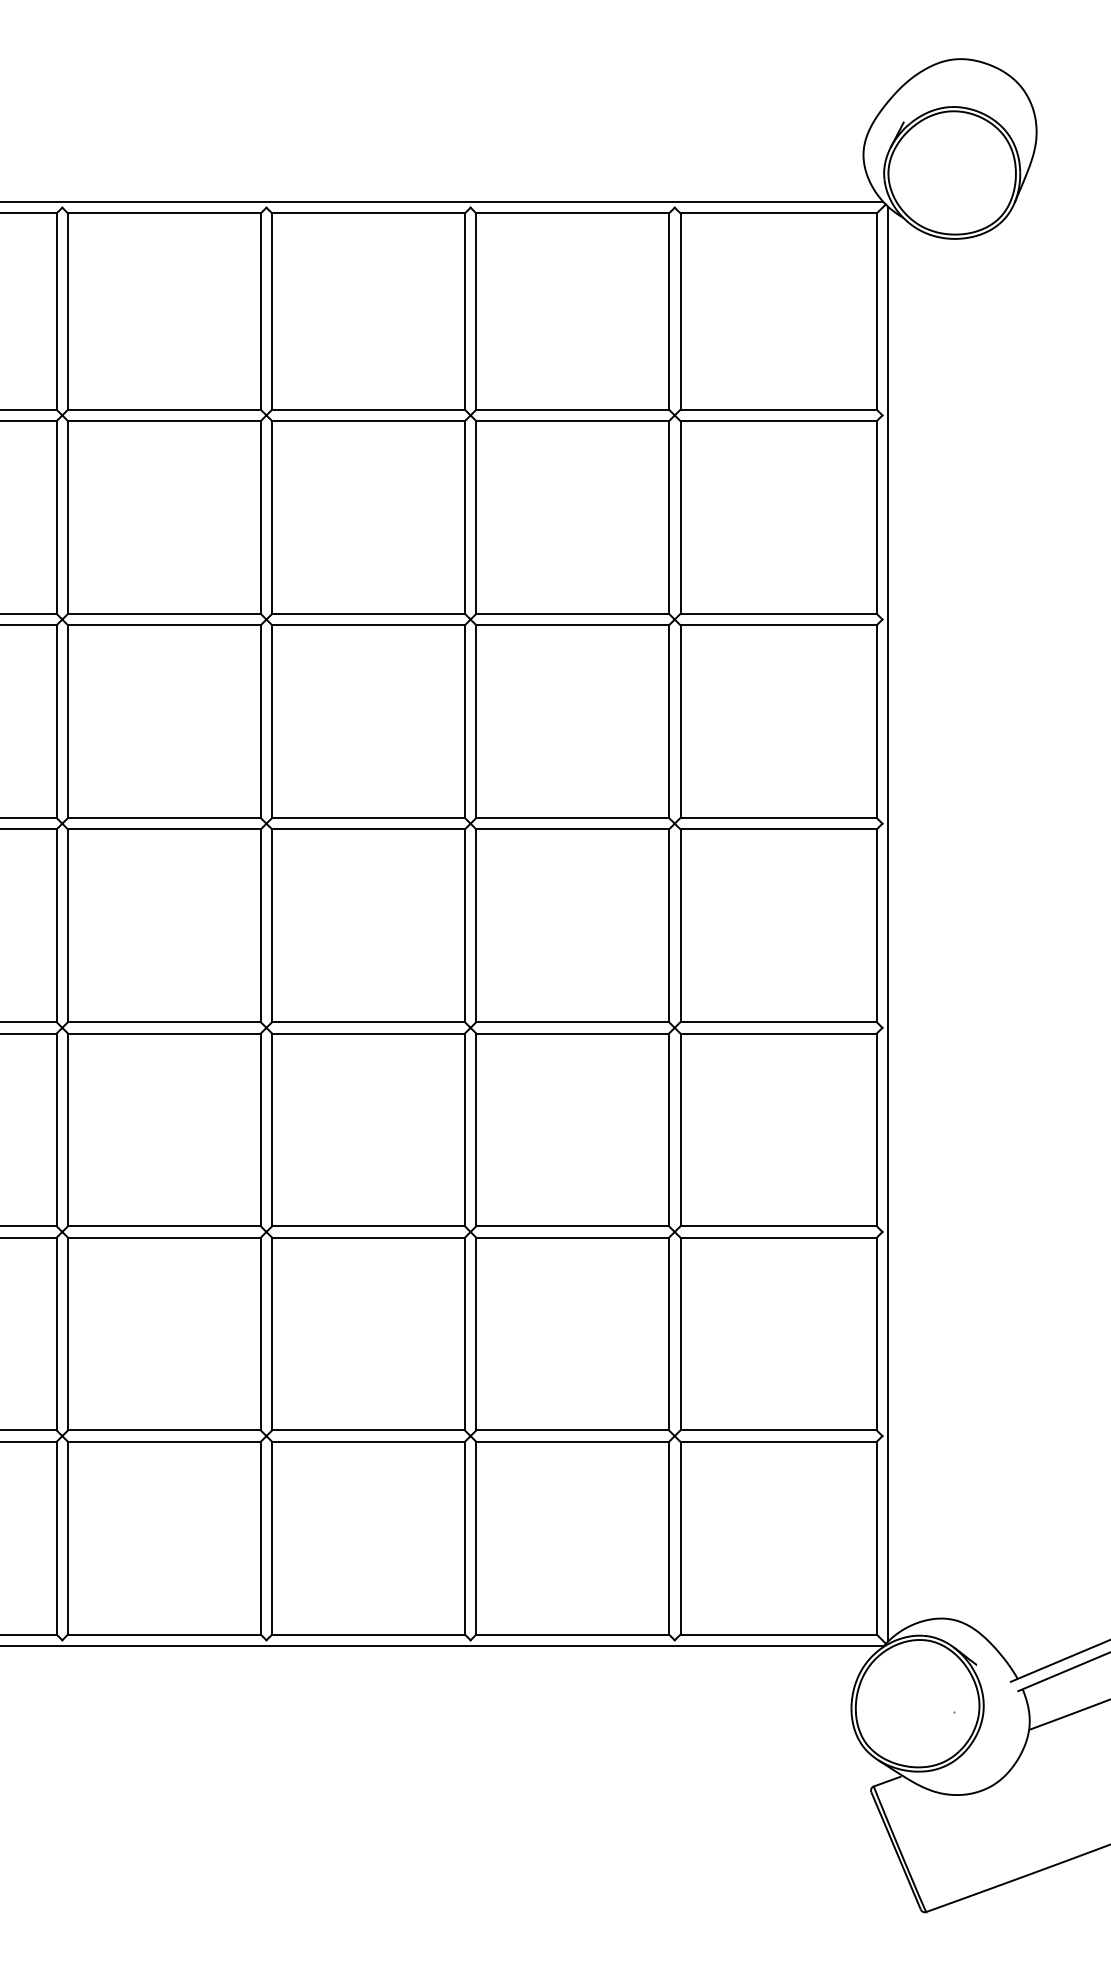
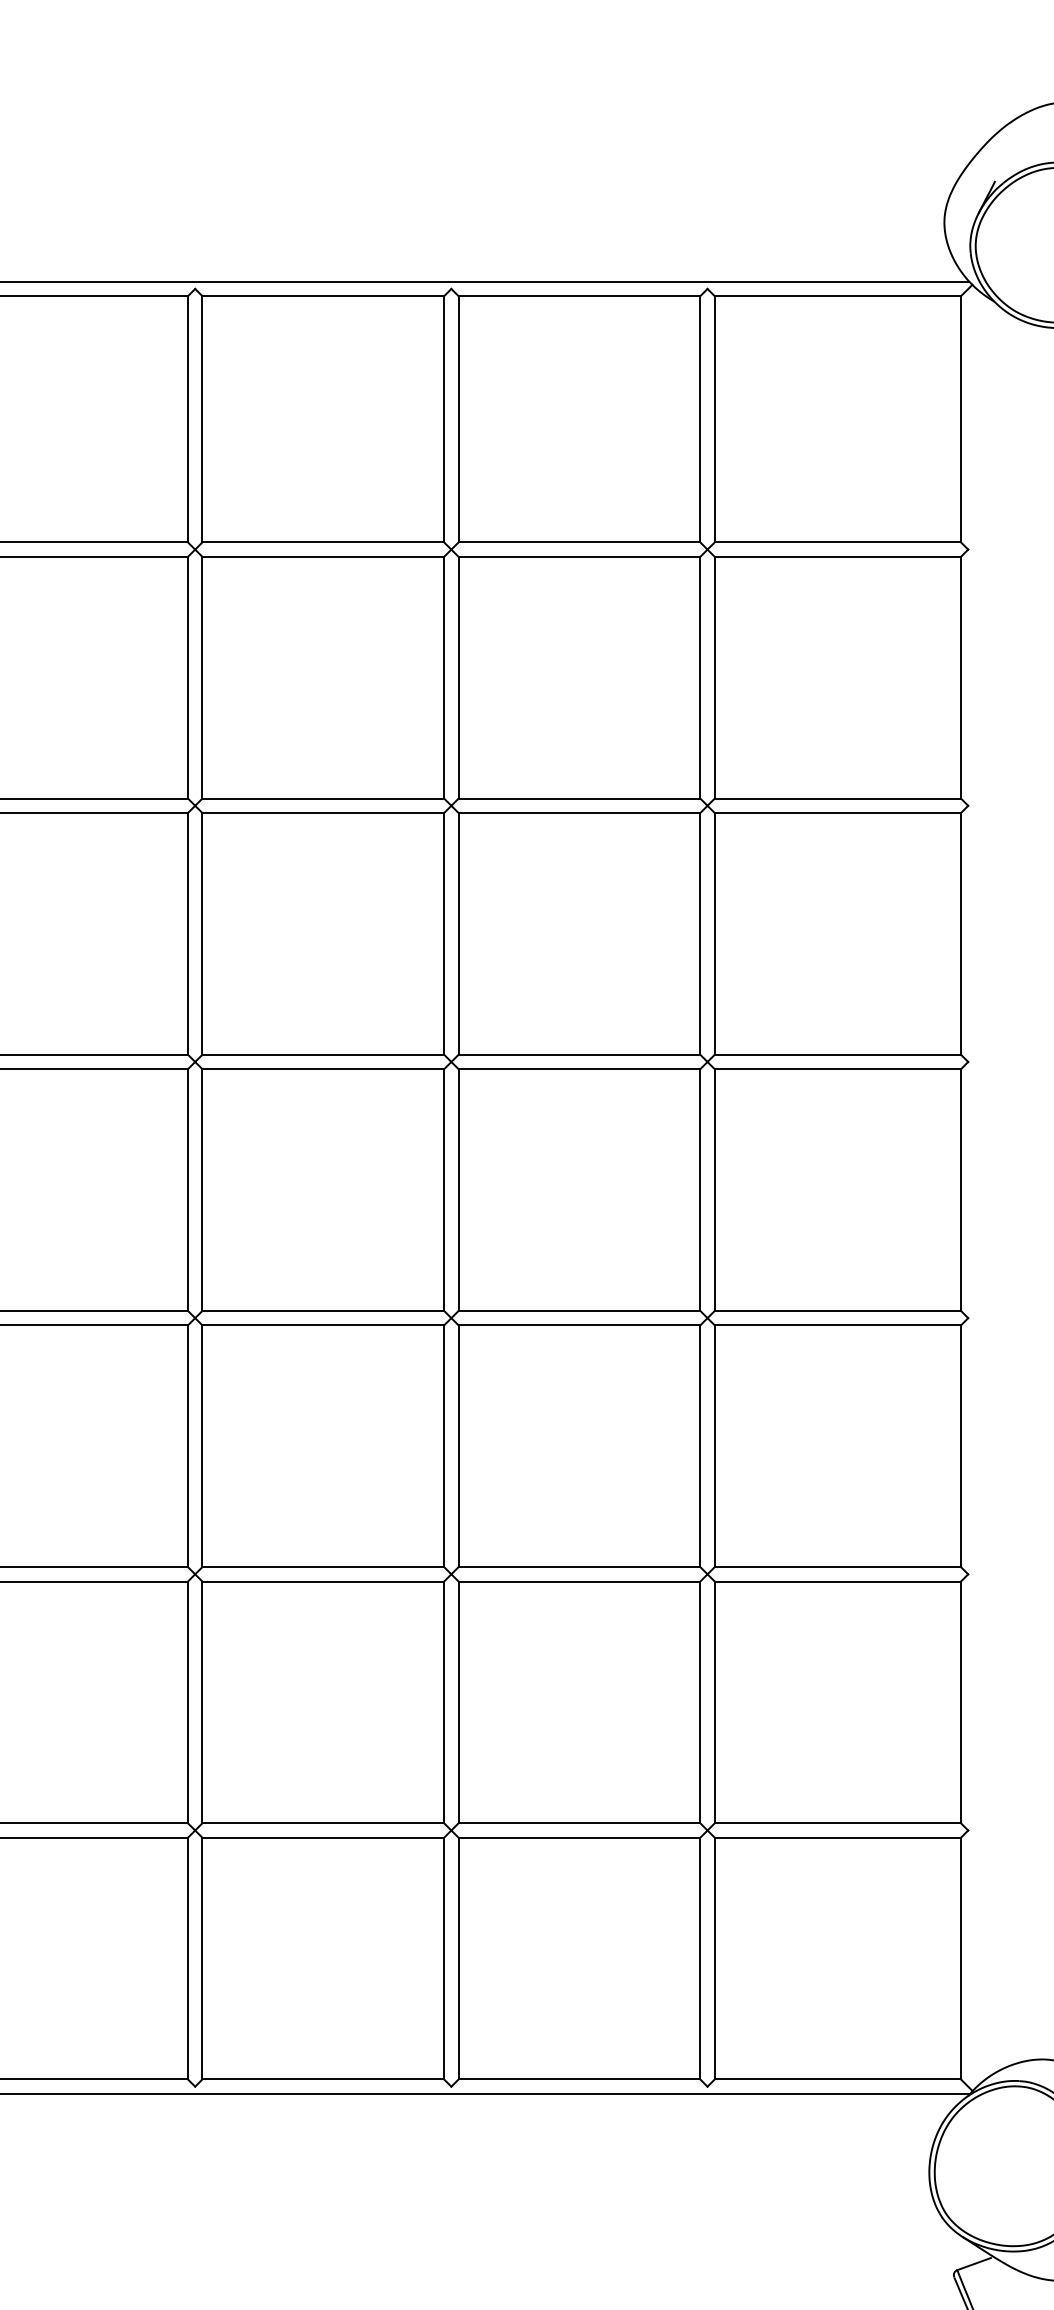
line: (888, 923) -> (975, 1187), removed

